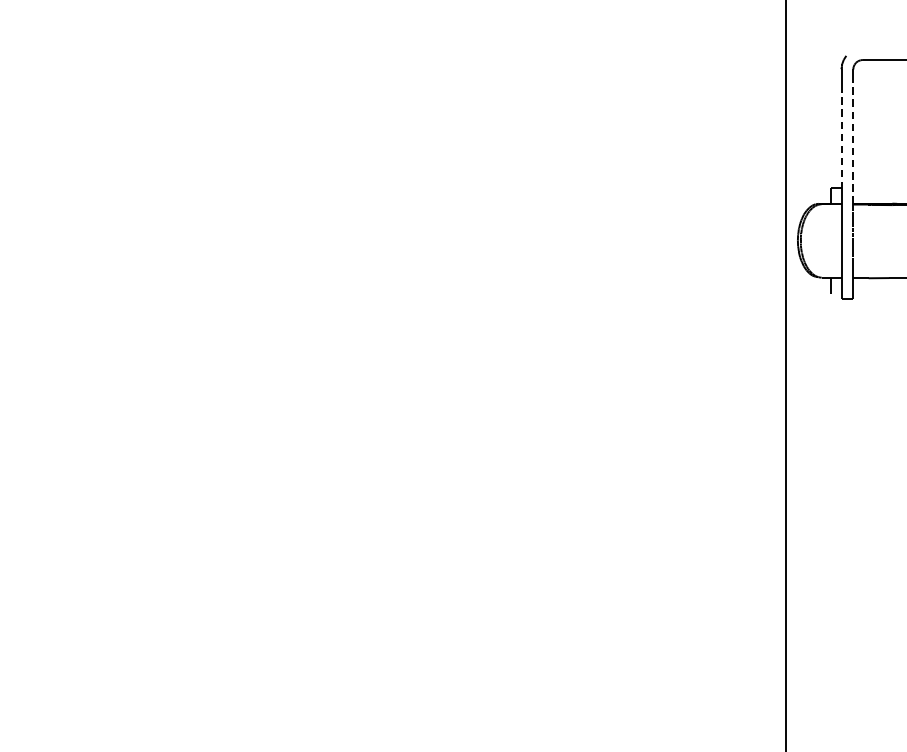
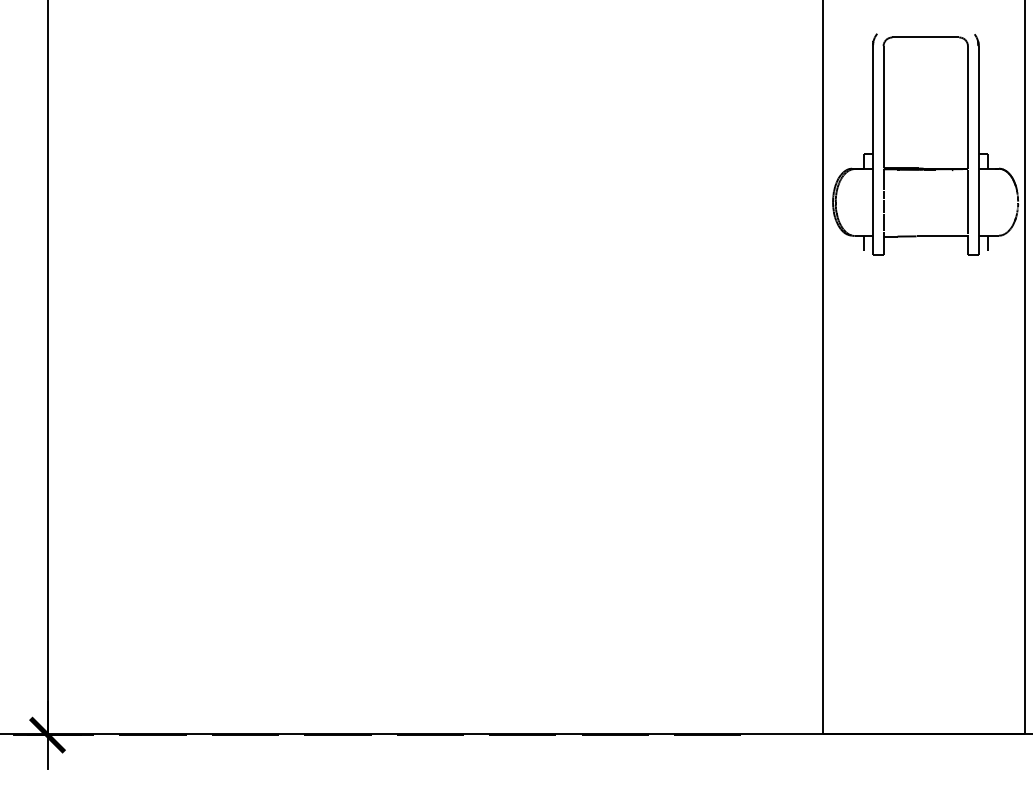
line: (841, 136) -> (872, 107), dashed -> solid
line: (853, 138) -> (883, 109), dashed -> solid

